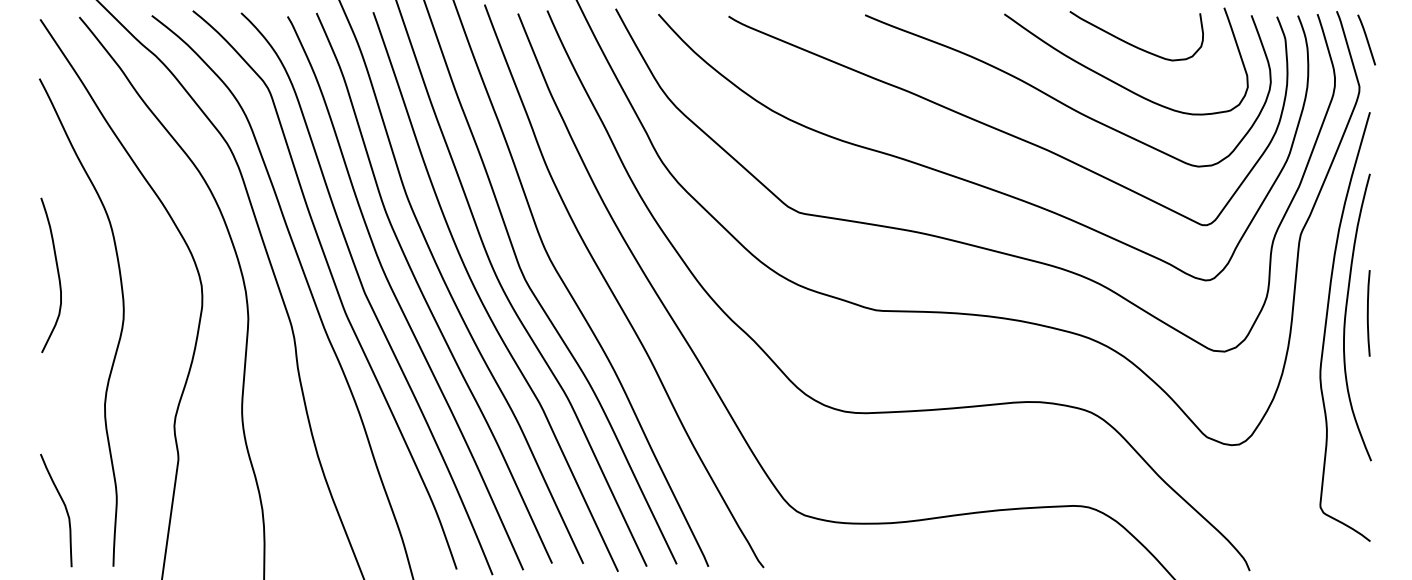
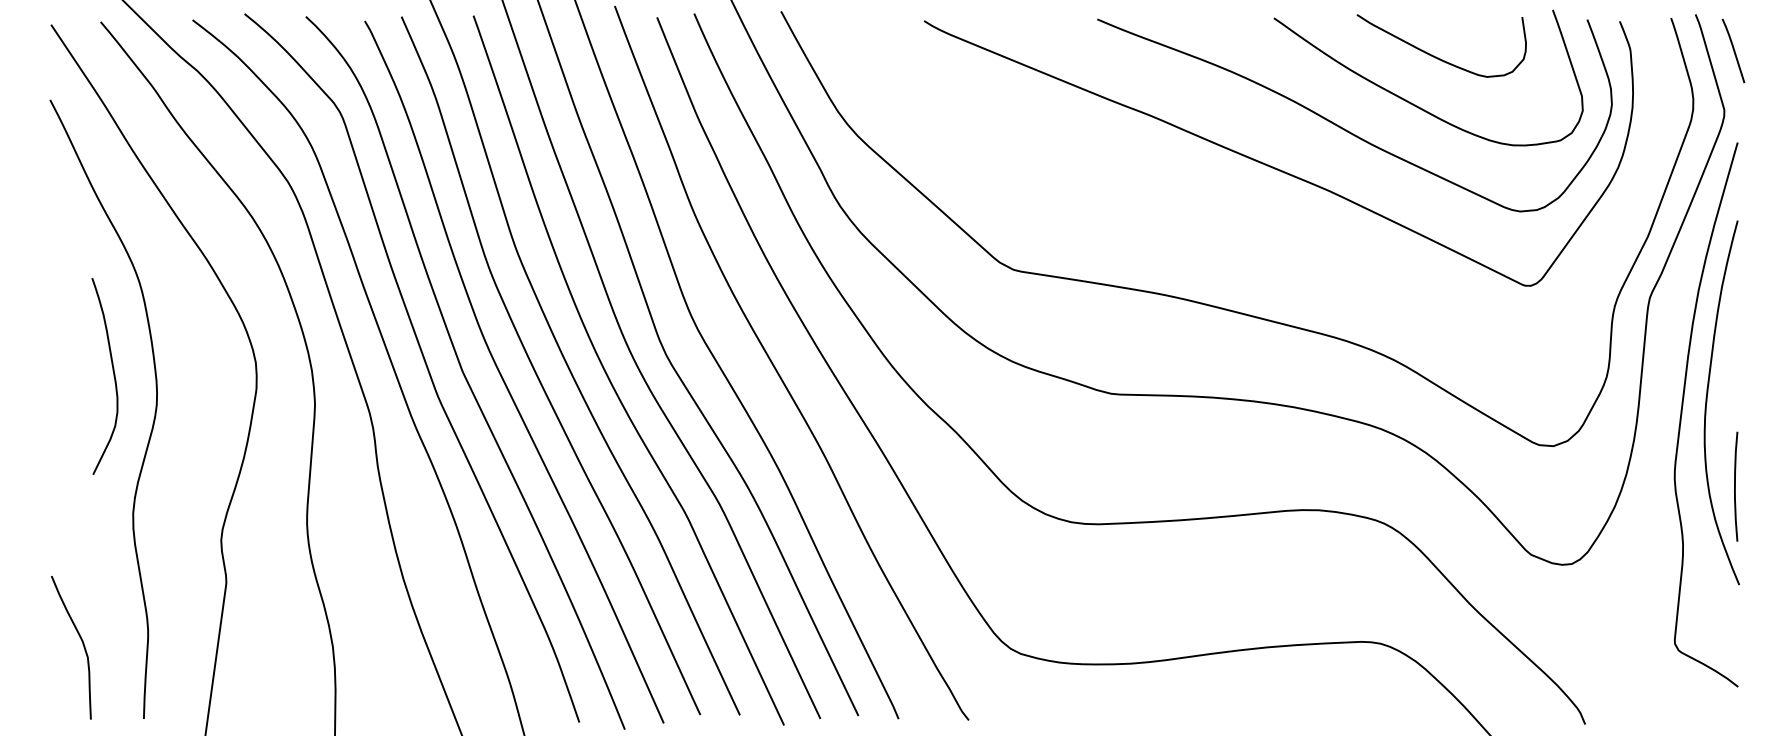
curve: (970, 180) -> (1230, 229), removed
curve: (57, 275) -> (113, 376), moved
curve: (1368, 313) -> (1735, 486), moved

